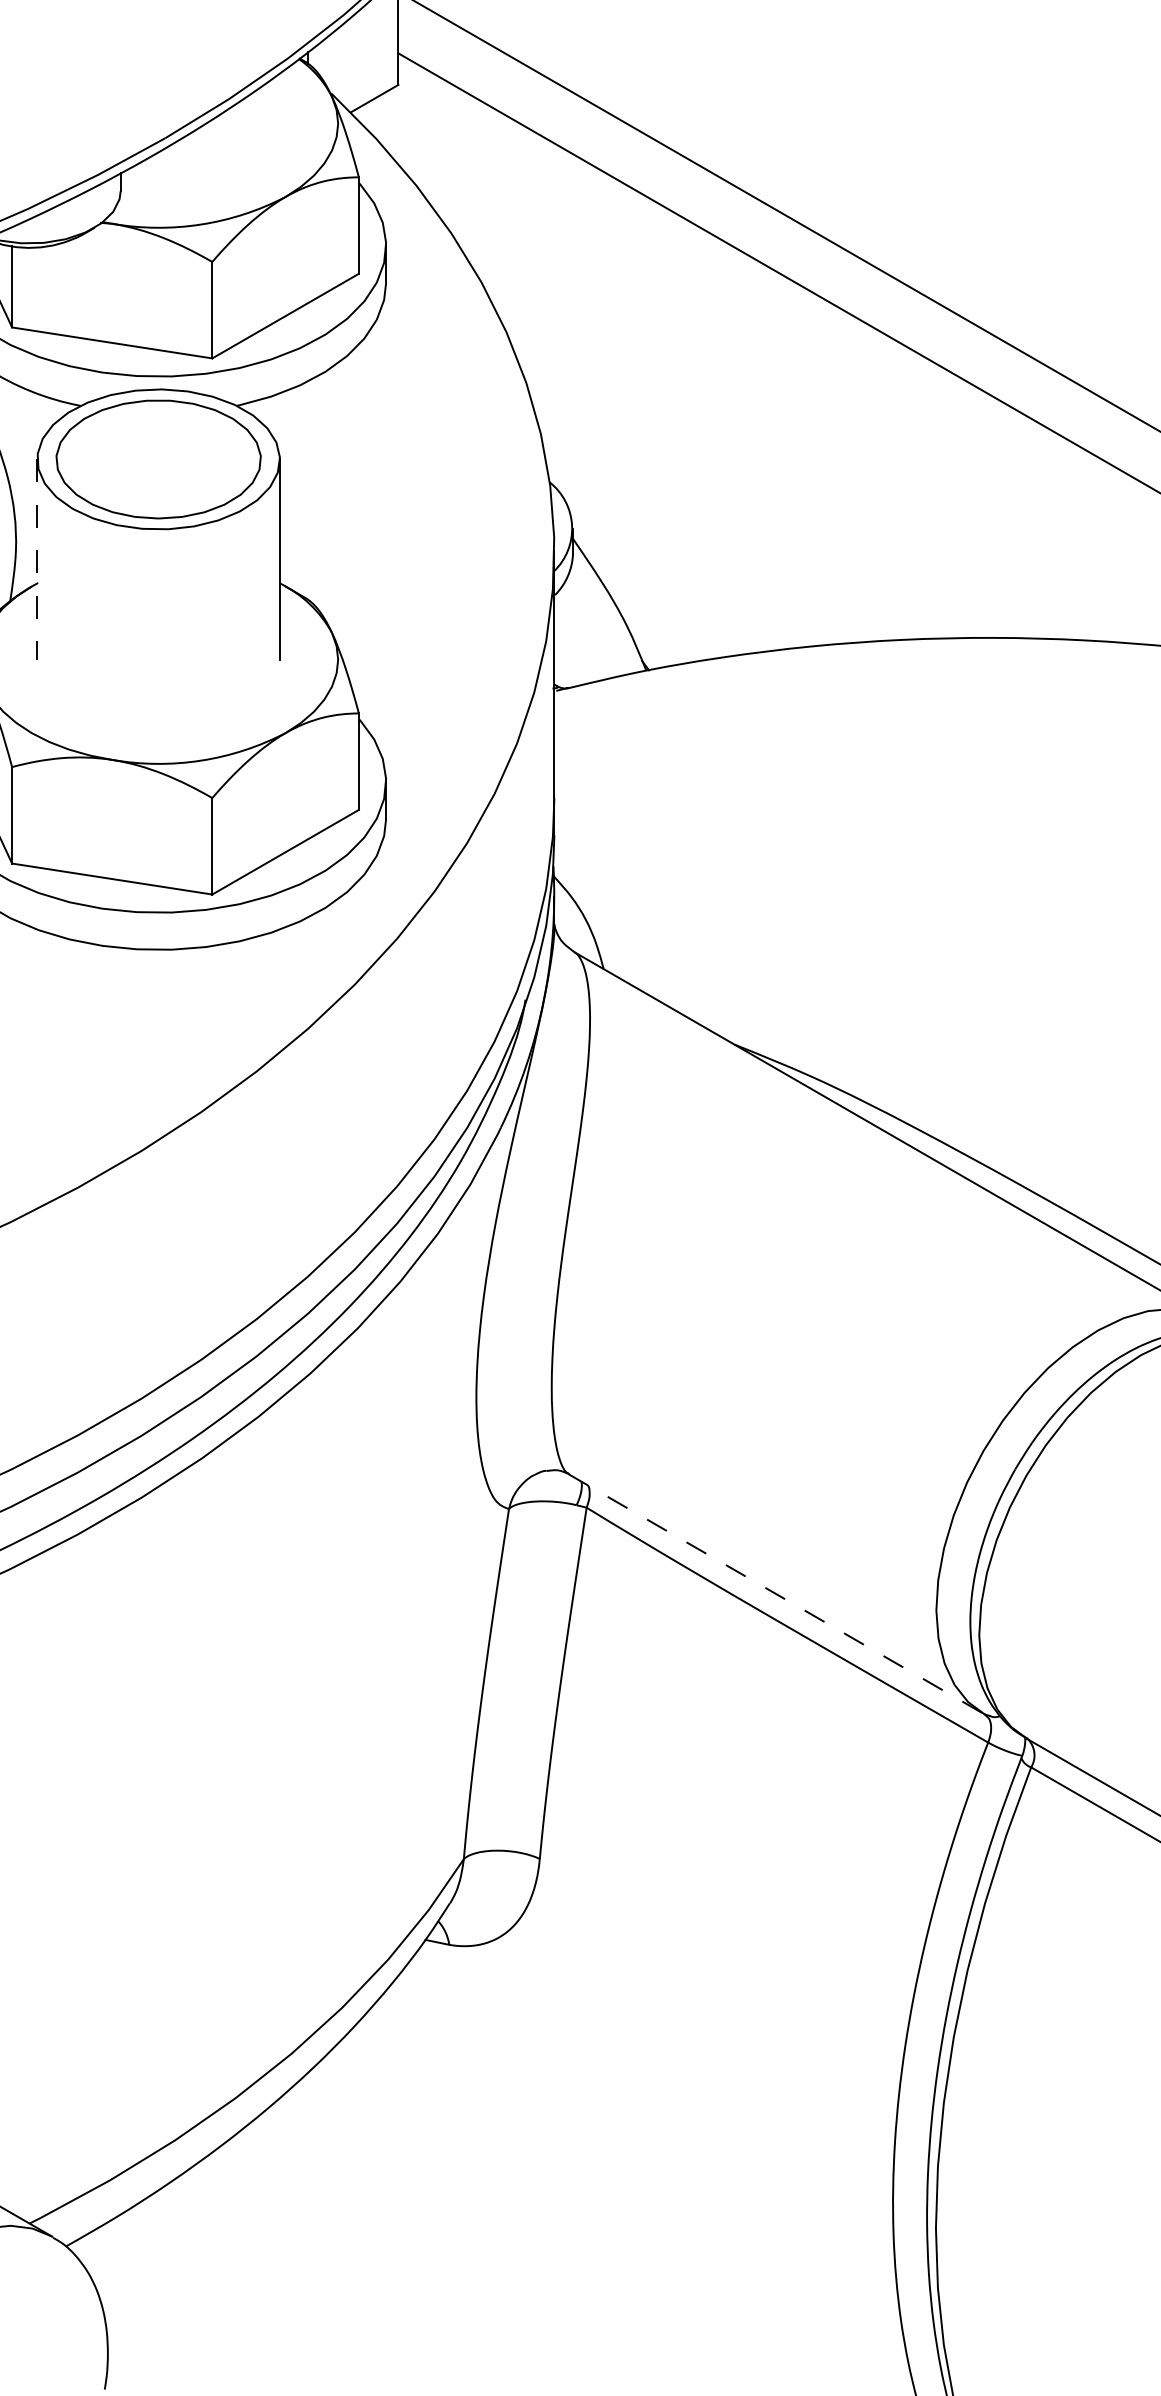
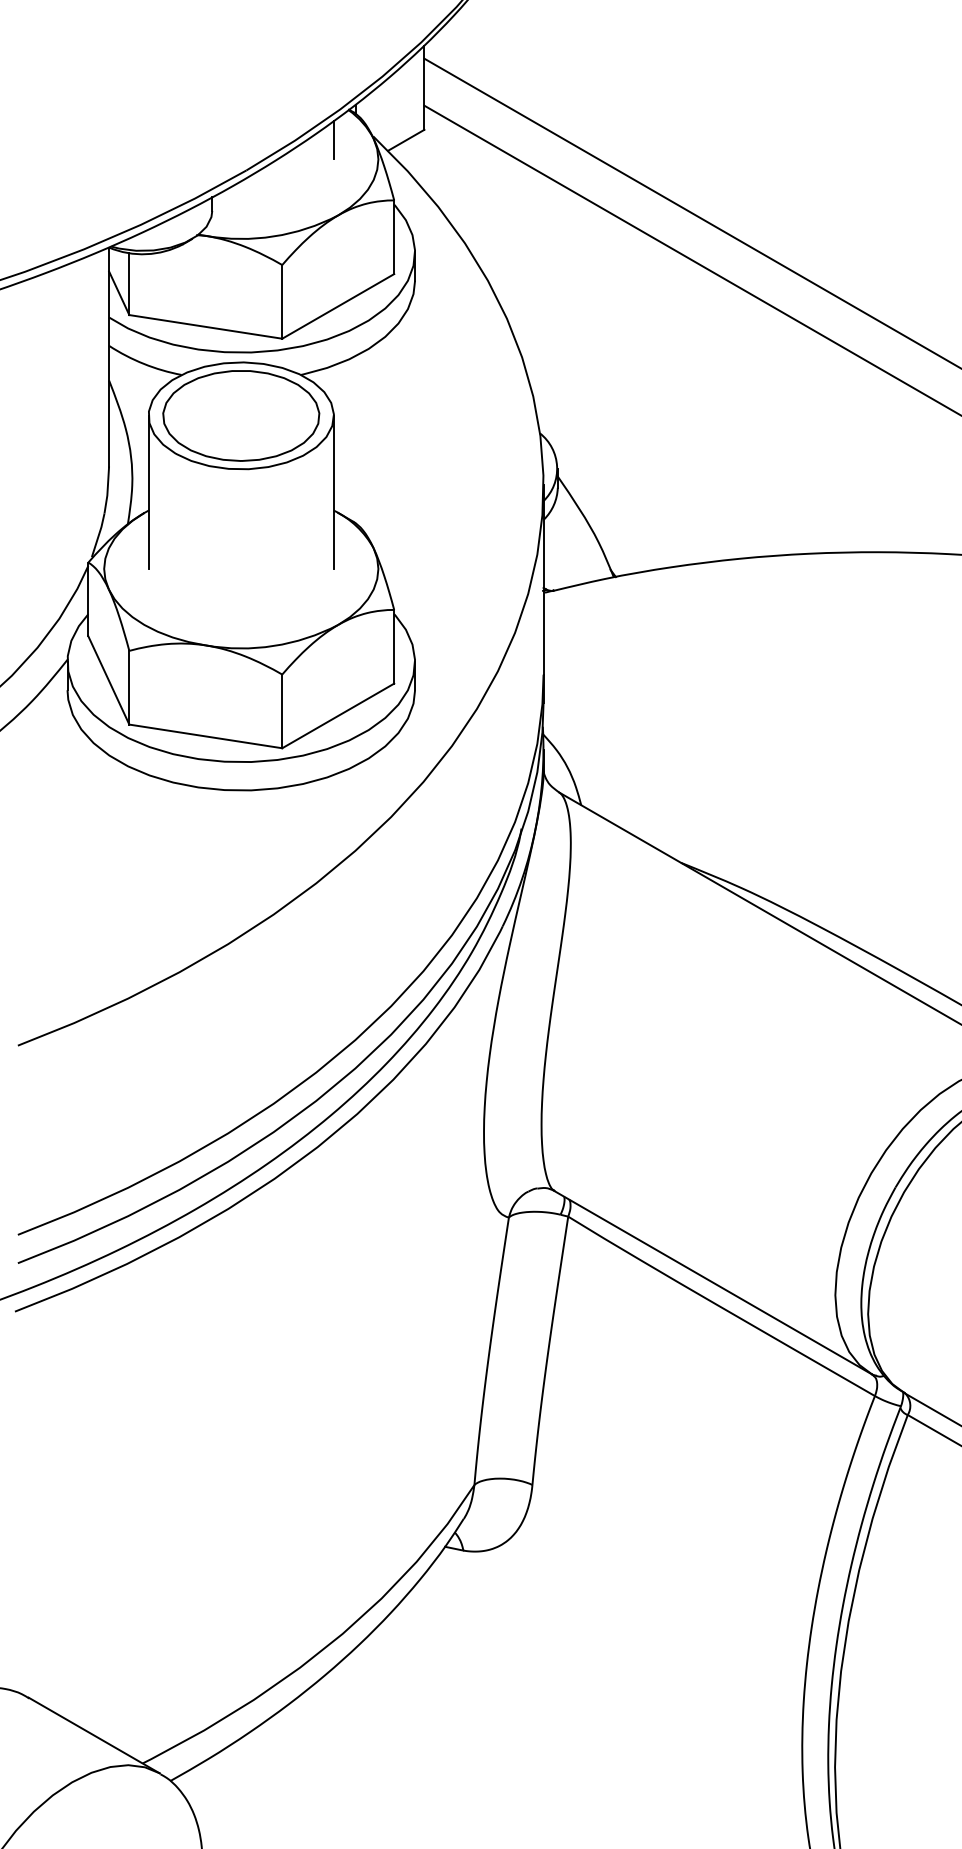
line: (279, 97) -> (333, 139), added
line: (37, 559) -> (148, 492), dashed -> solid
line: (776, 1593) -> (713, 1282), dashed -> solid

